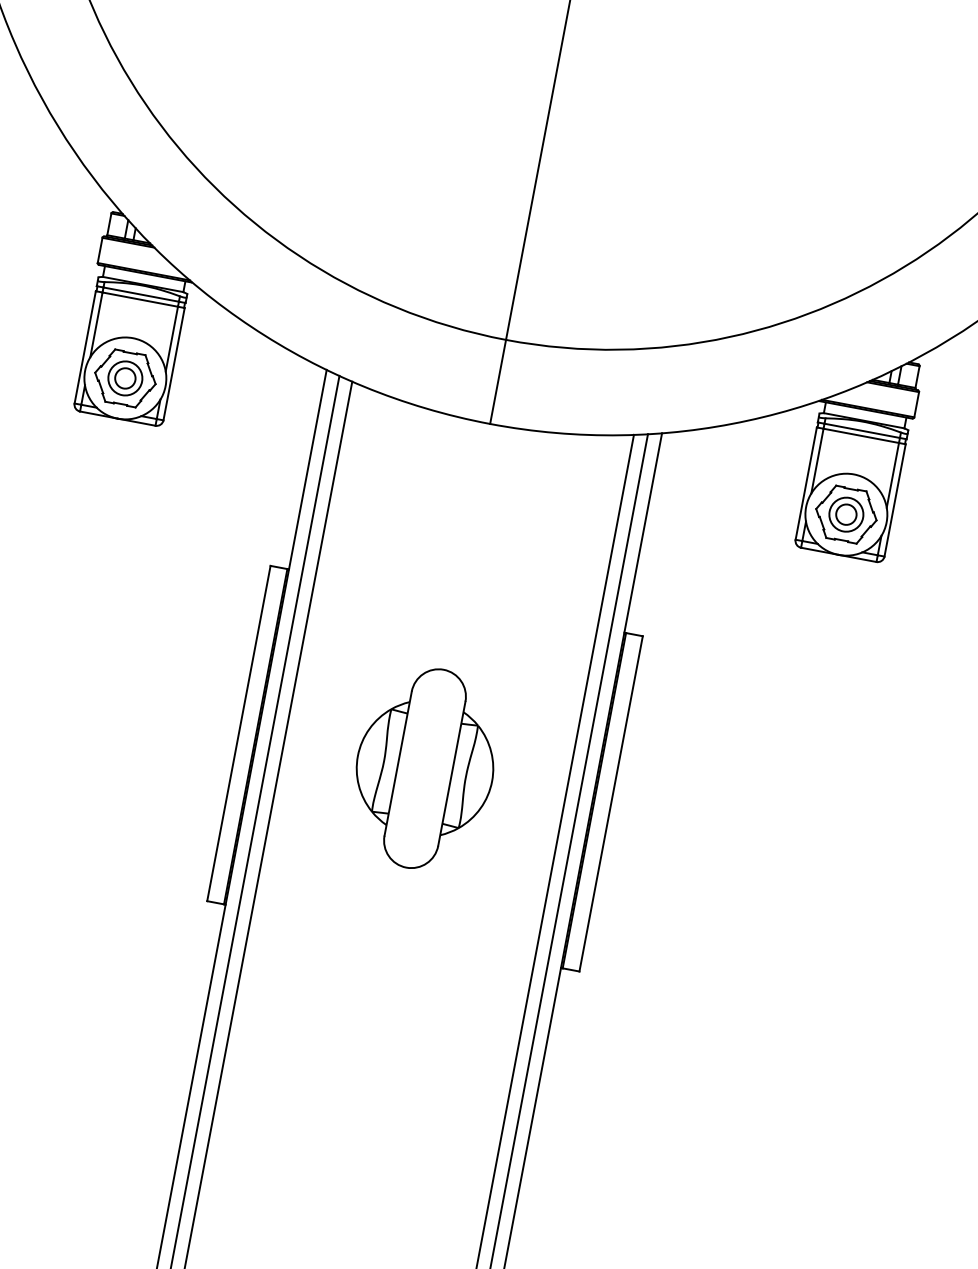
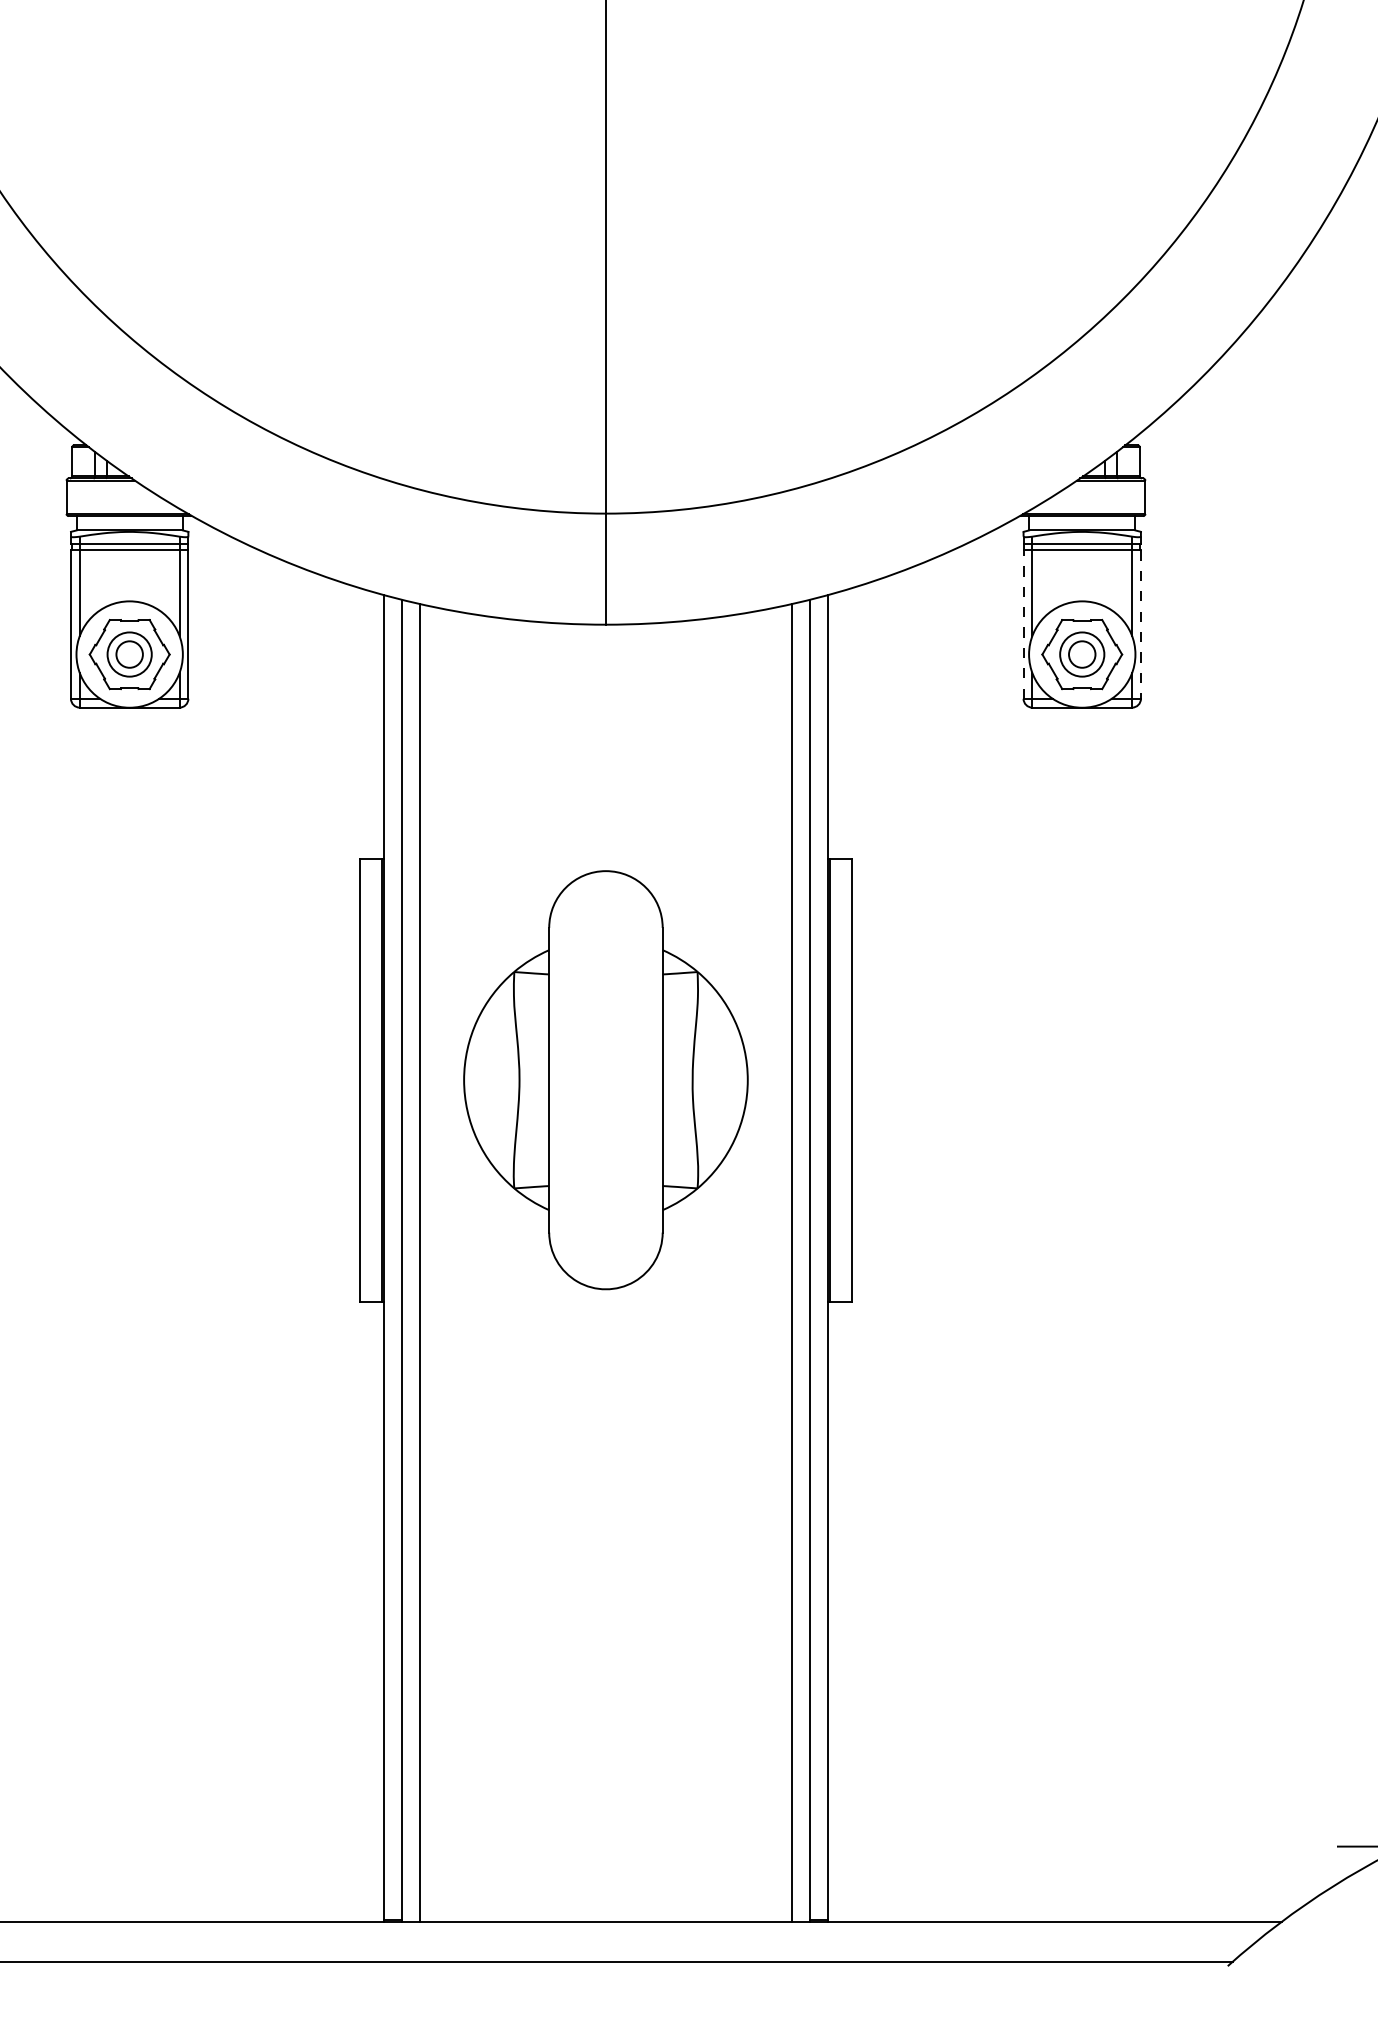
line: (806, 483) -> (1023, 624), solid -> dashed
line: (894, 501) -> (1140, 625), solid -> dashed
part: (424, 768) -> (605, 1079), size x1.6

